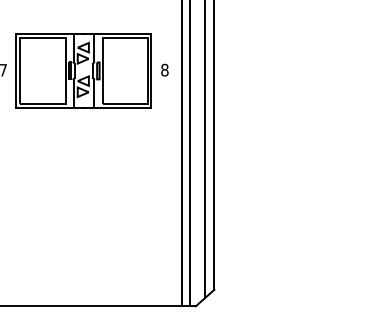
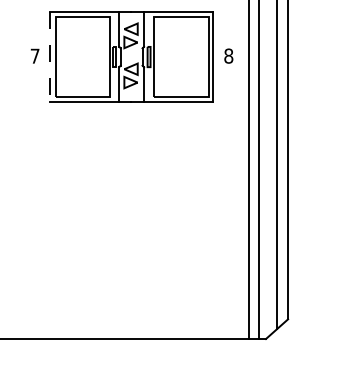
line: (15, 71) -> (49, 57), solid -> dashed

